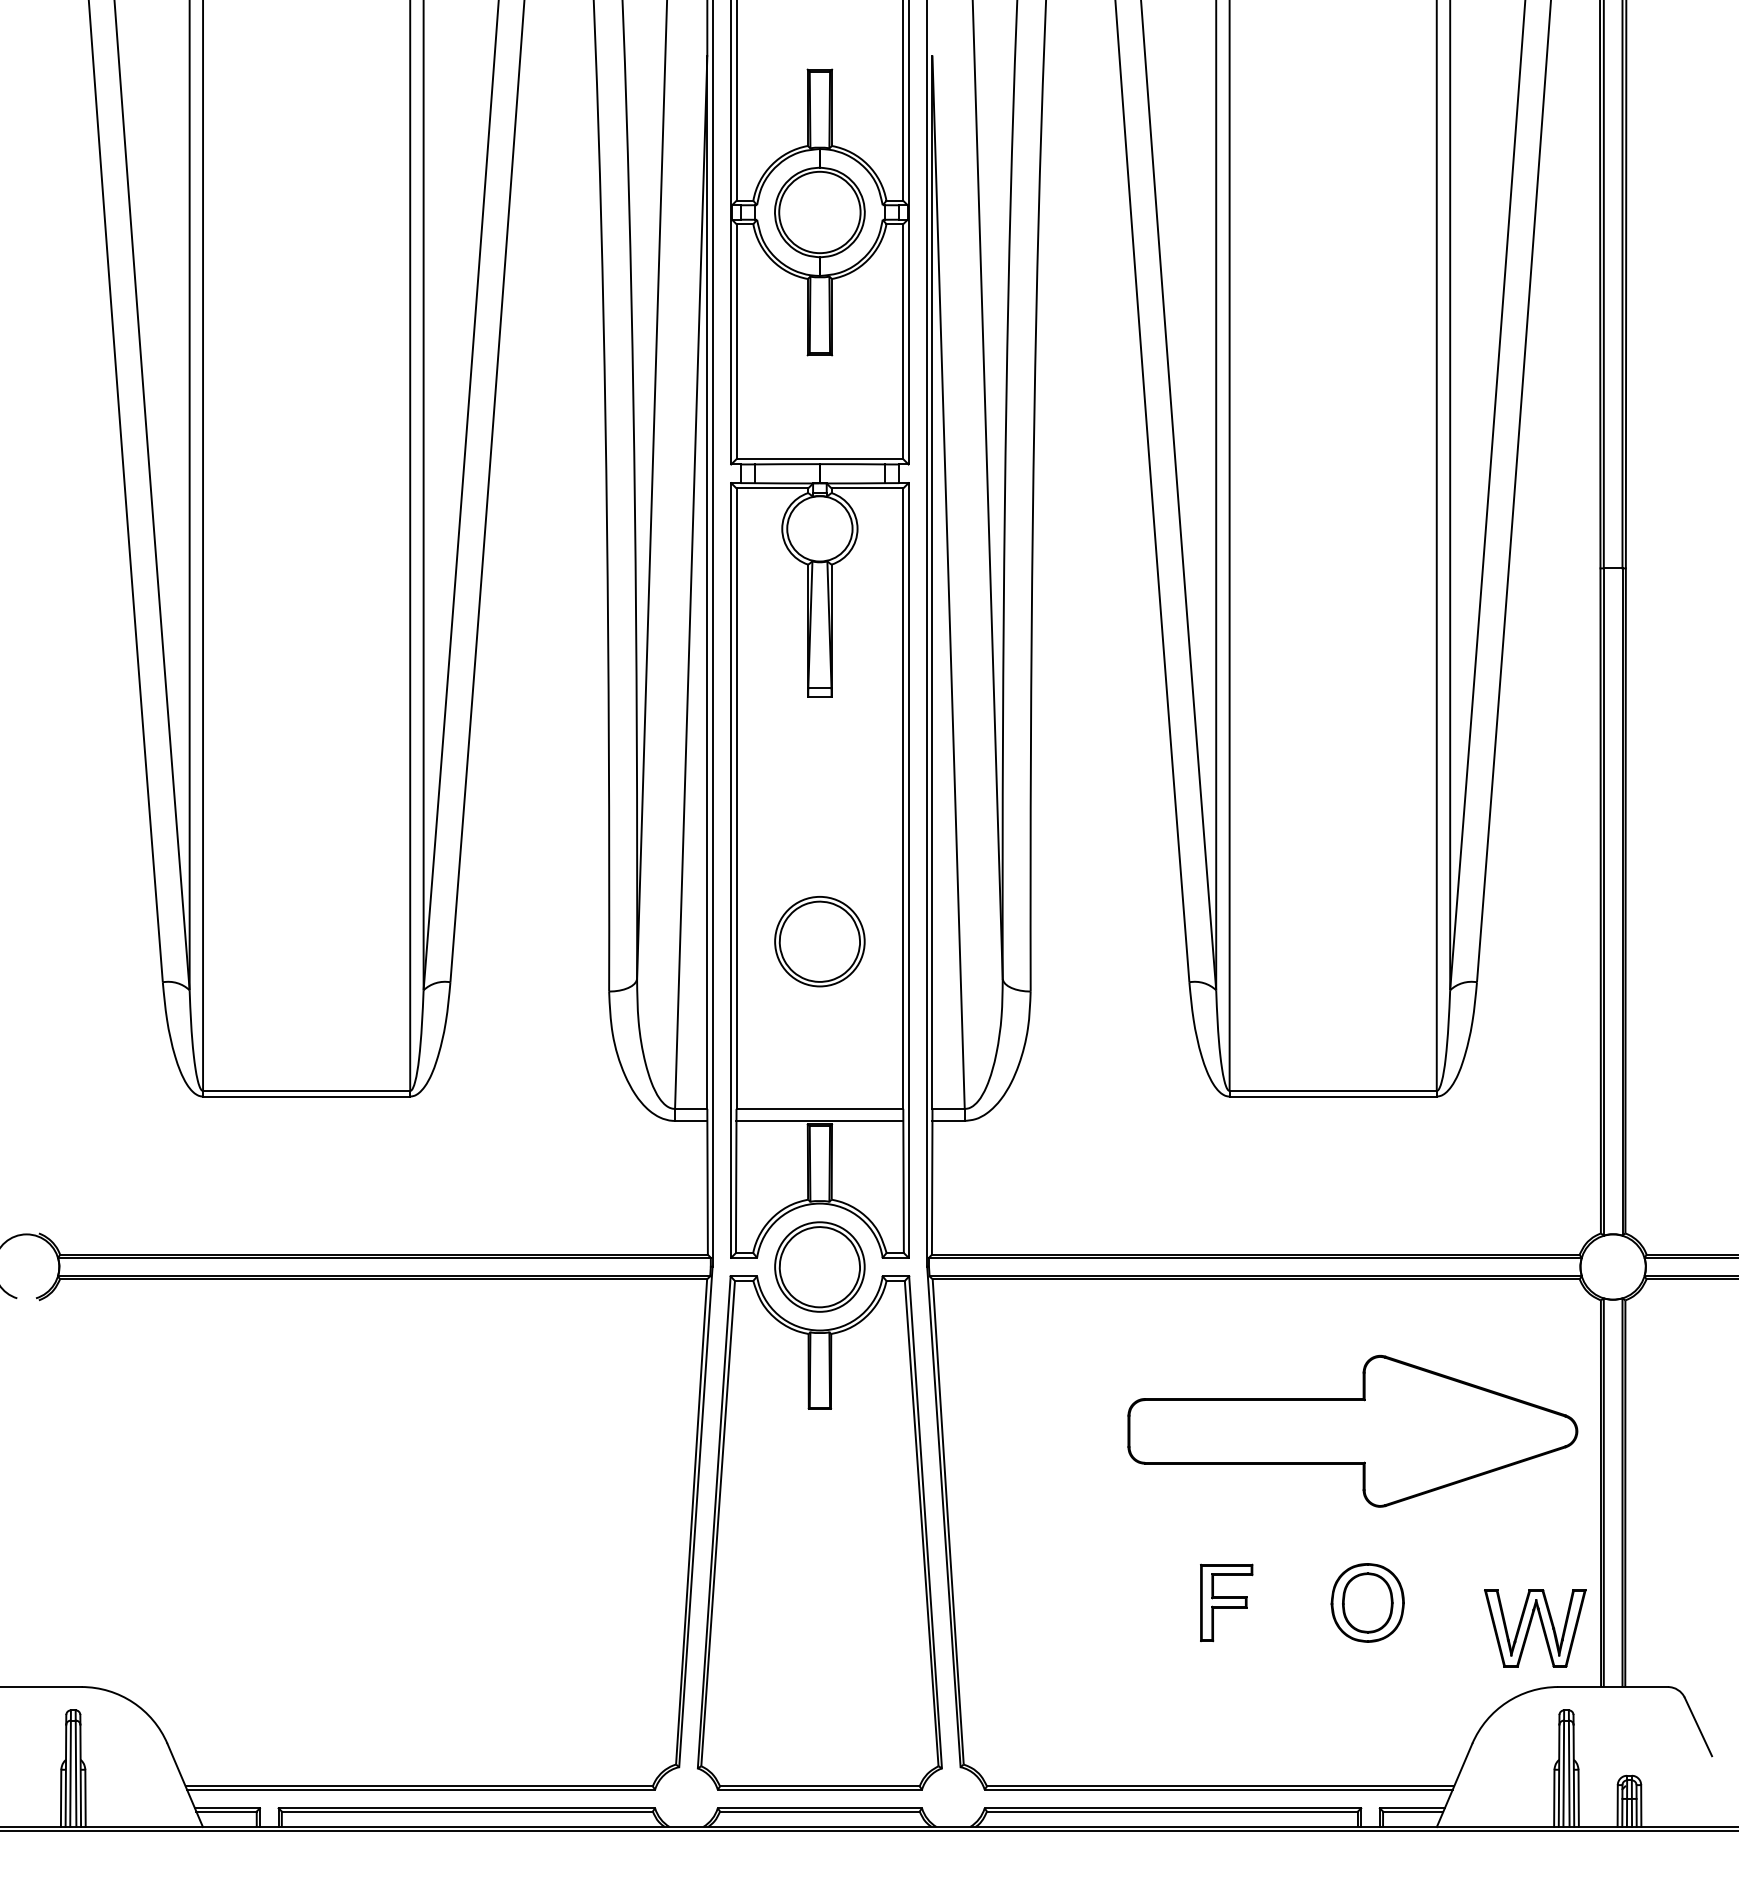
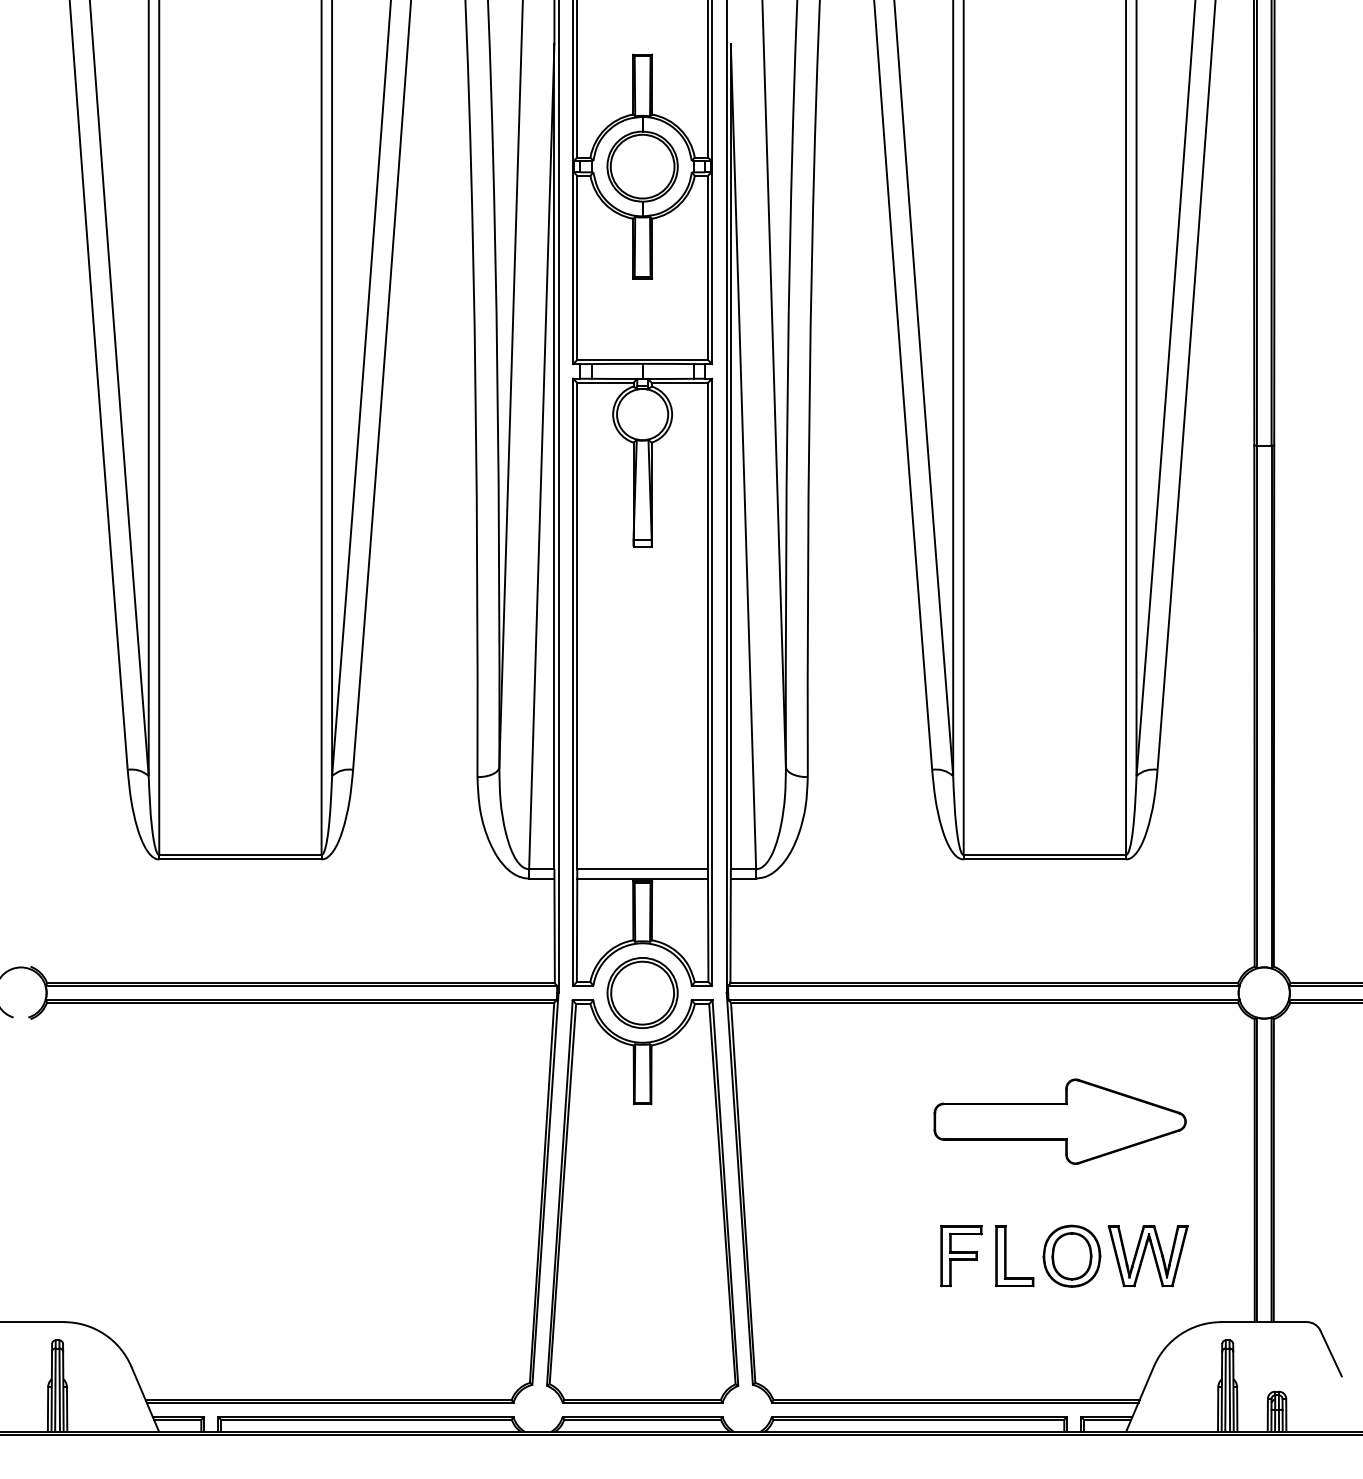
part: (819, 940) -> (642, 737), removed
part: (1351, 1430) -> (1059, 1121), size x0.71
part: (1284, 1603) -> (1006, 1256), added
part: (1534, 1628) -> (1147, 1256), moved

